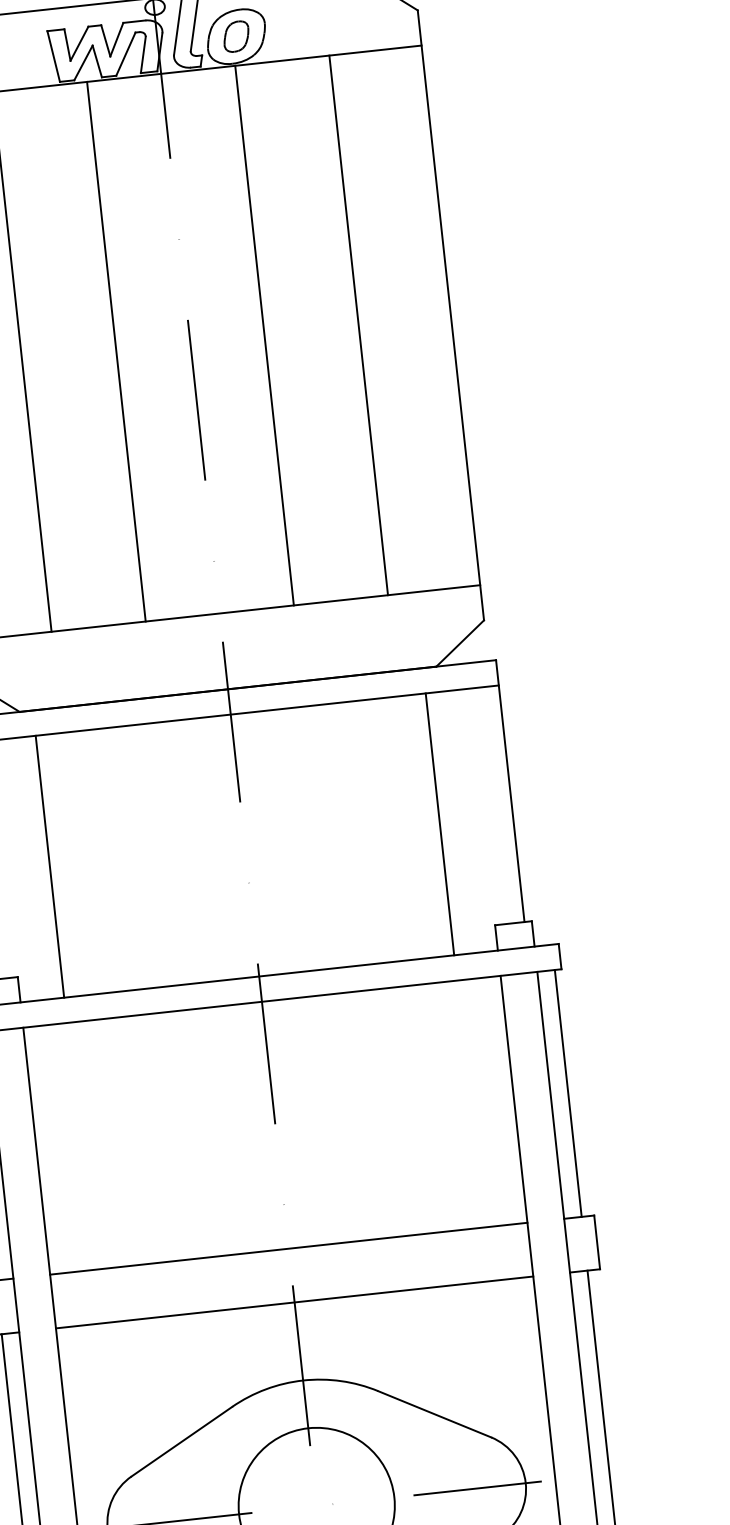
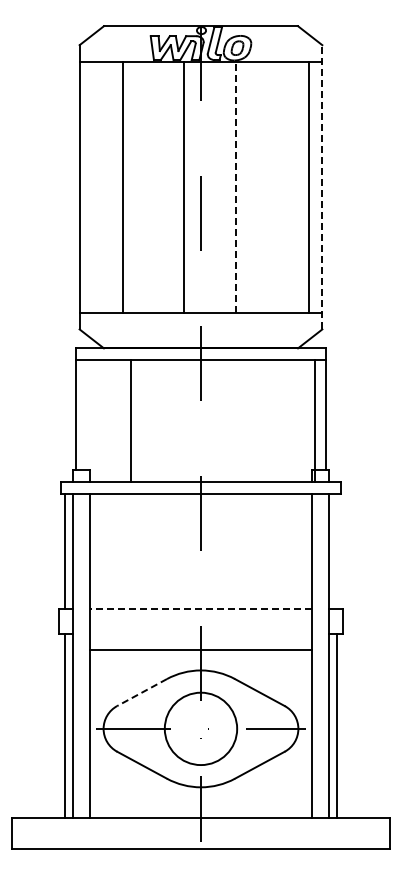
line: (451, 313) -> (322, 186), solid -> dashed
line: (358, 325) -> (309, 187), moved
line: (264, 336) -> (235, 187), solid -> dashed
line: (116, 352) -> (184, 187), moved
line: (439, 825) -> (314, 421), moved
line: (50, 867) -> (131, 421), moved
line: (568, 1093) -> (337, 551), removed
line: (287, 1249) -> (200, 609), solid -> dashed
line: (293, 1303) -> (200, 650), moved
line: (180, 1441) -> (141, 692), solid -> dashed

